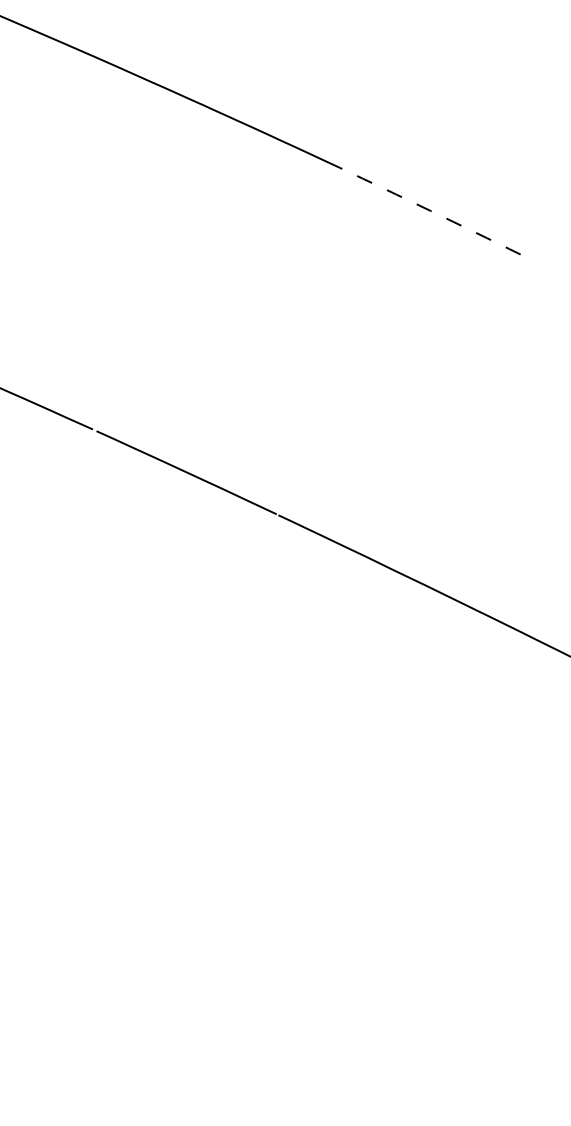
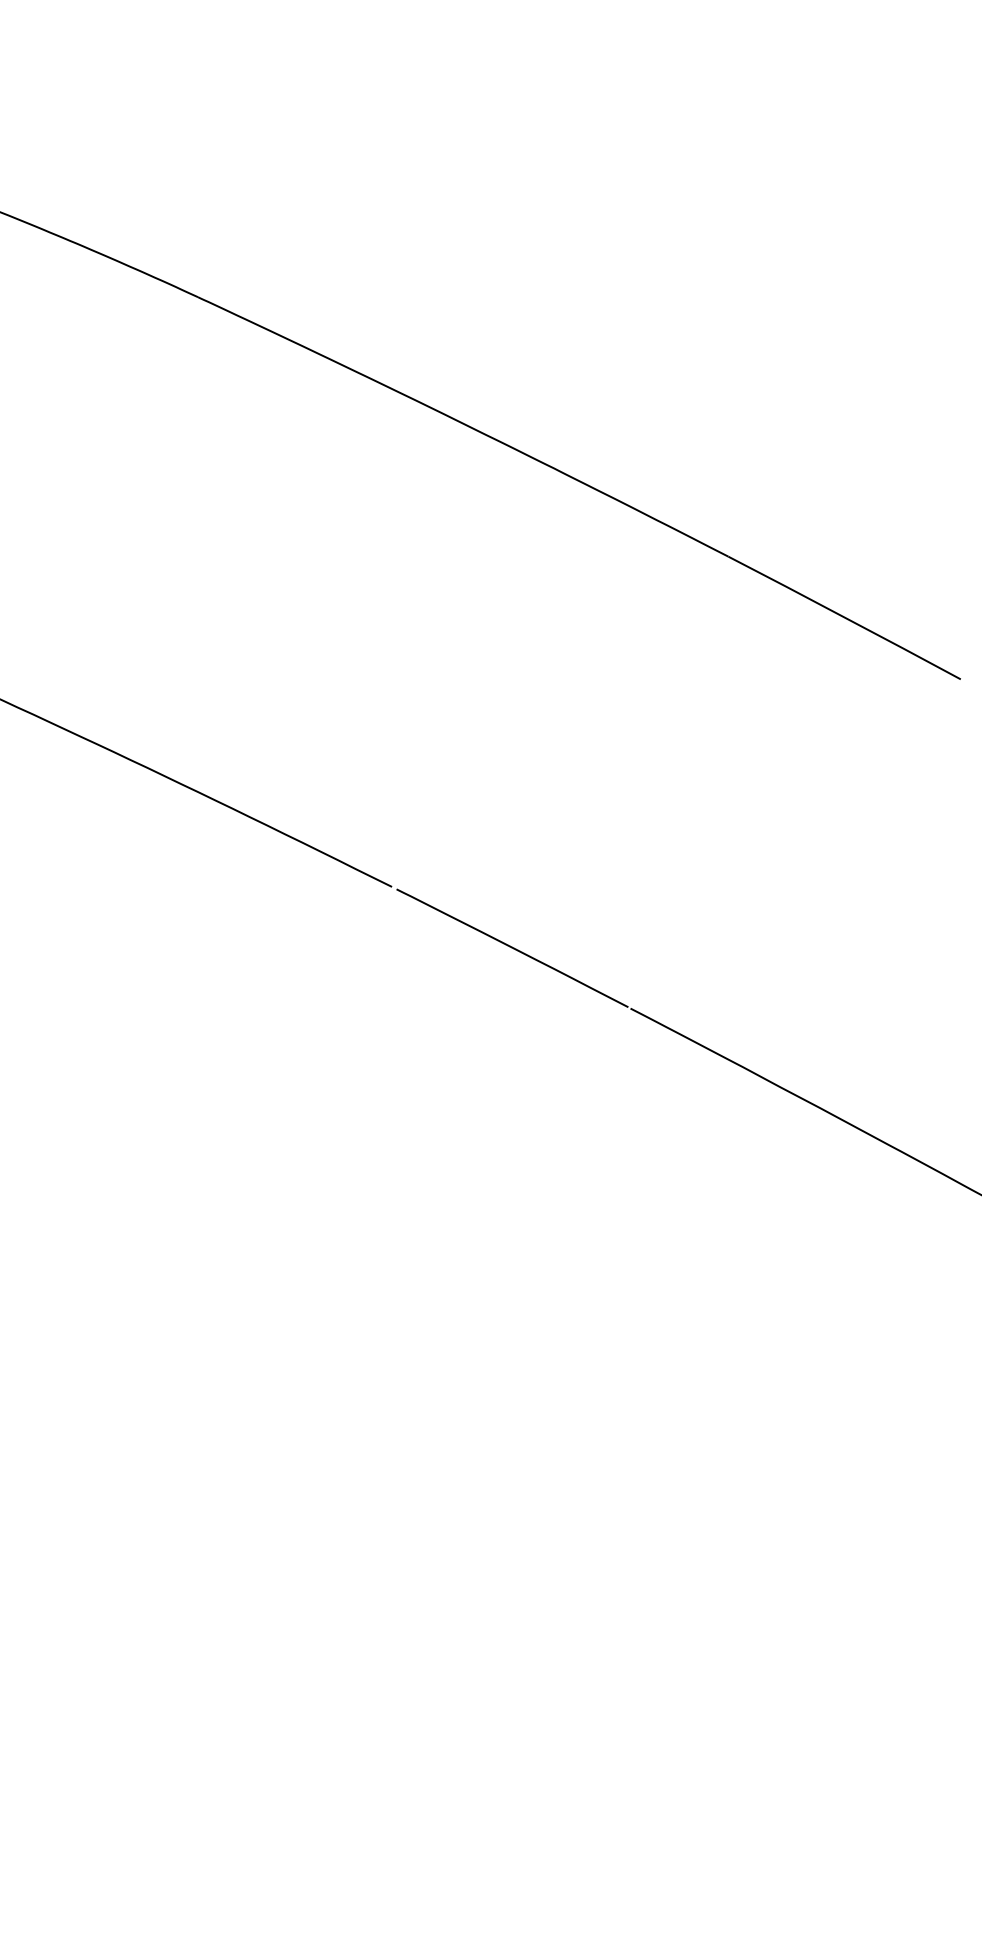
arc: (430, 210) -> (844, 617), dashed -> solid

